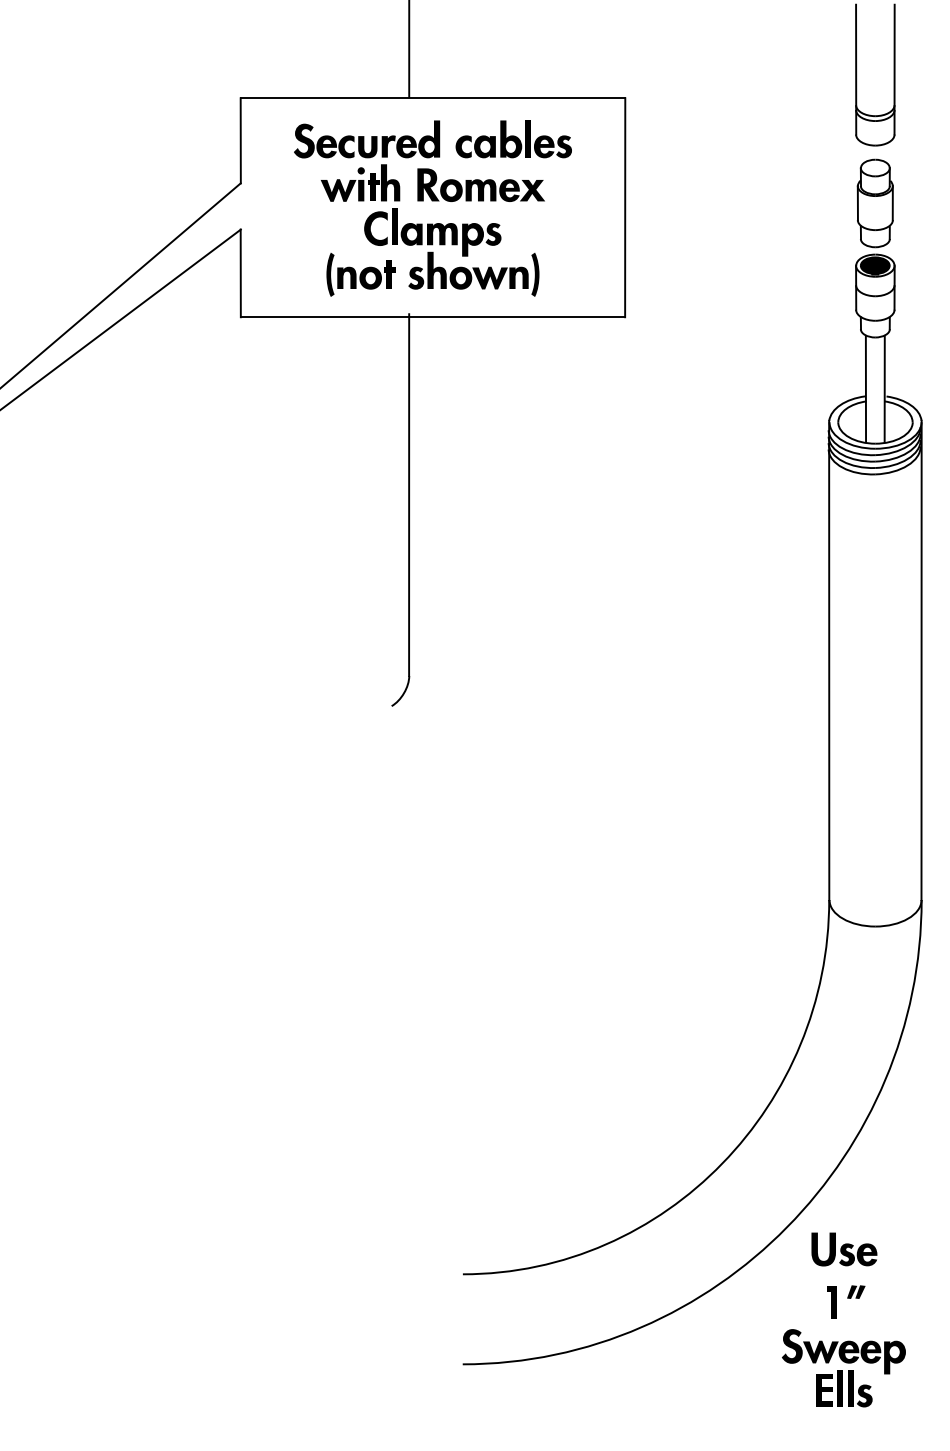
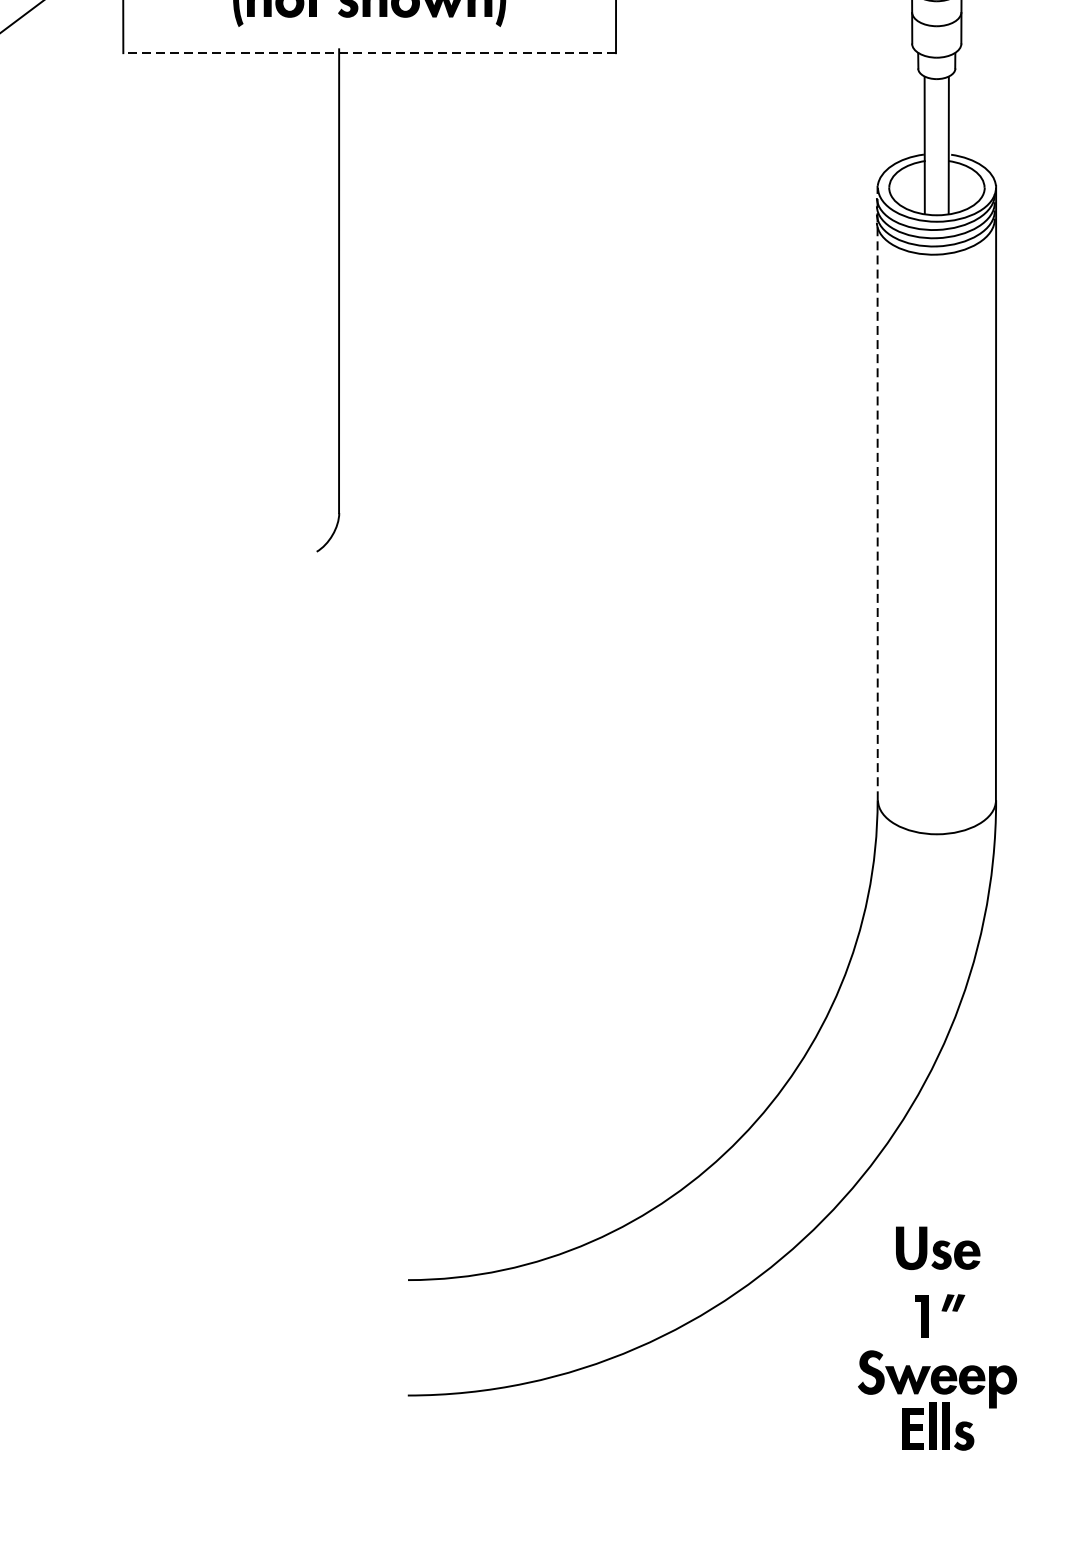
line: (432, 317) -> (369, 53), solid -> dashed
line: (829, 660) -> (877, 493), solid -> dashed
part: (836, 1318) -> (927, 1336), moved

